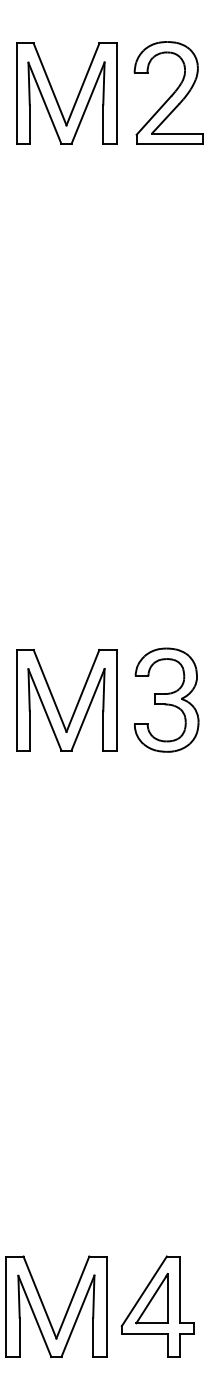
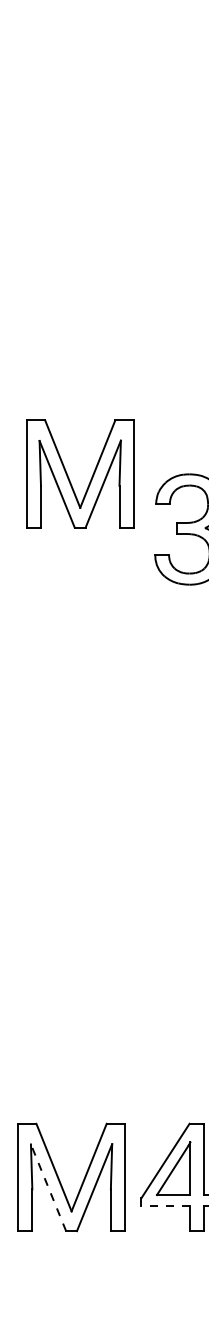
part: (56, 703) -> (69, 477), moved
line: (34, 1316) -> (48, 1187), solid -> dashed
line: (144, 1333) -> (165, 1206), solid -> dashed

